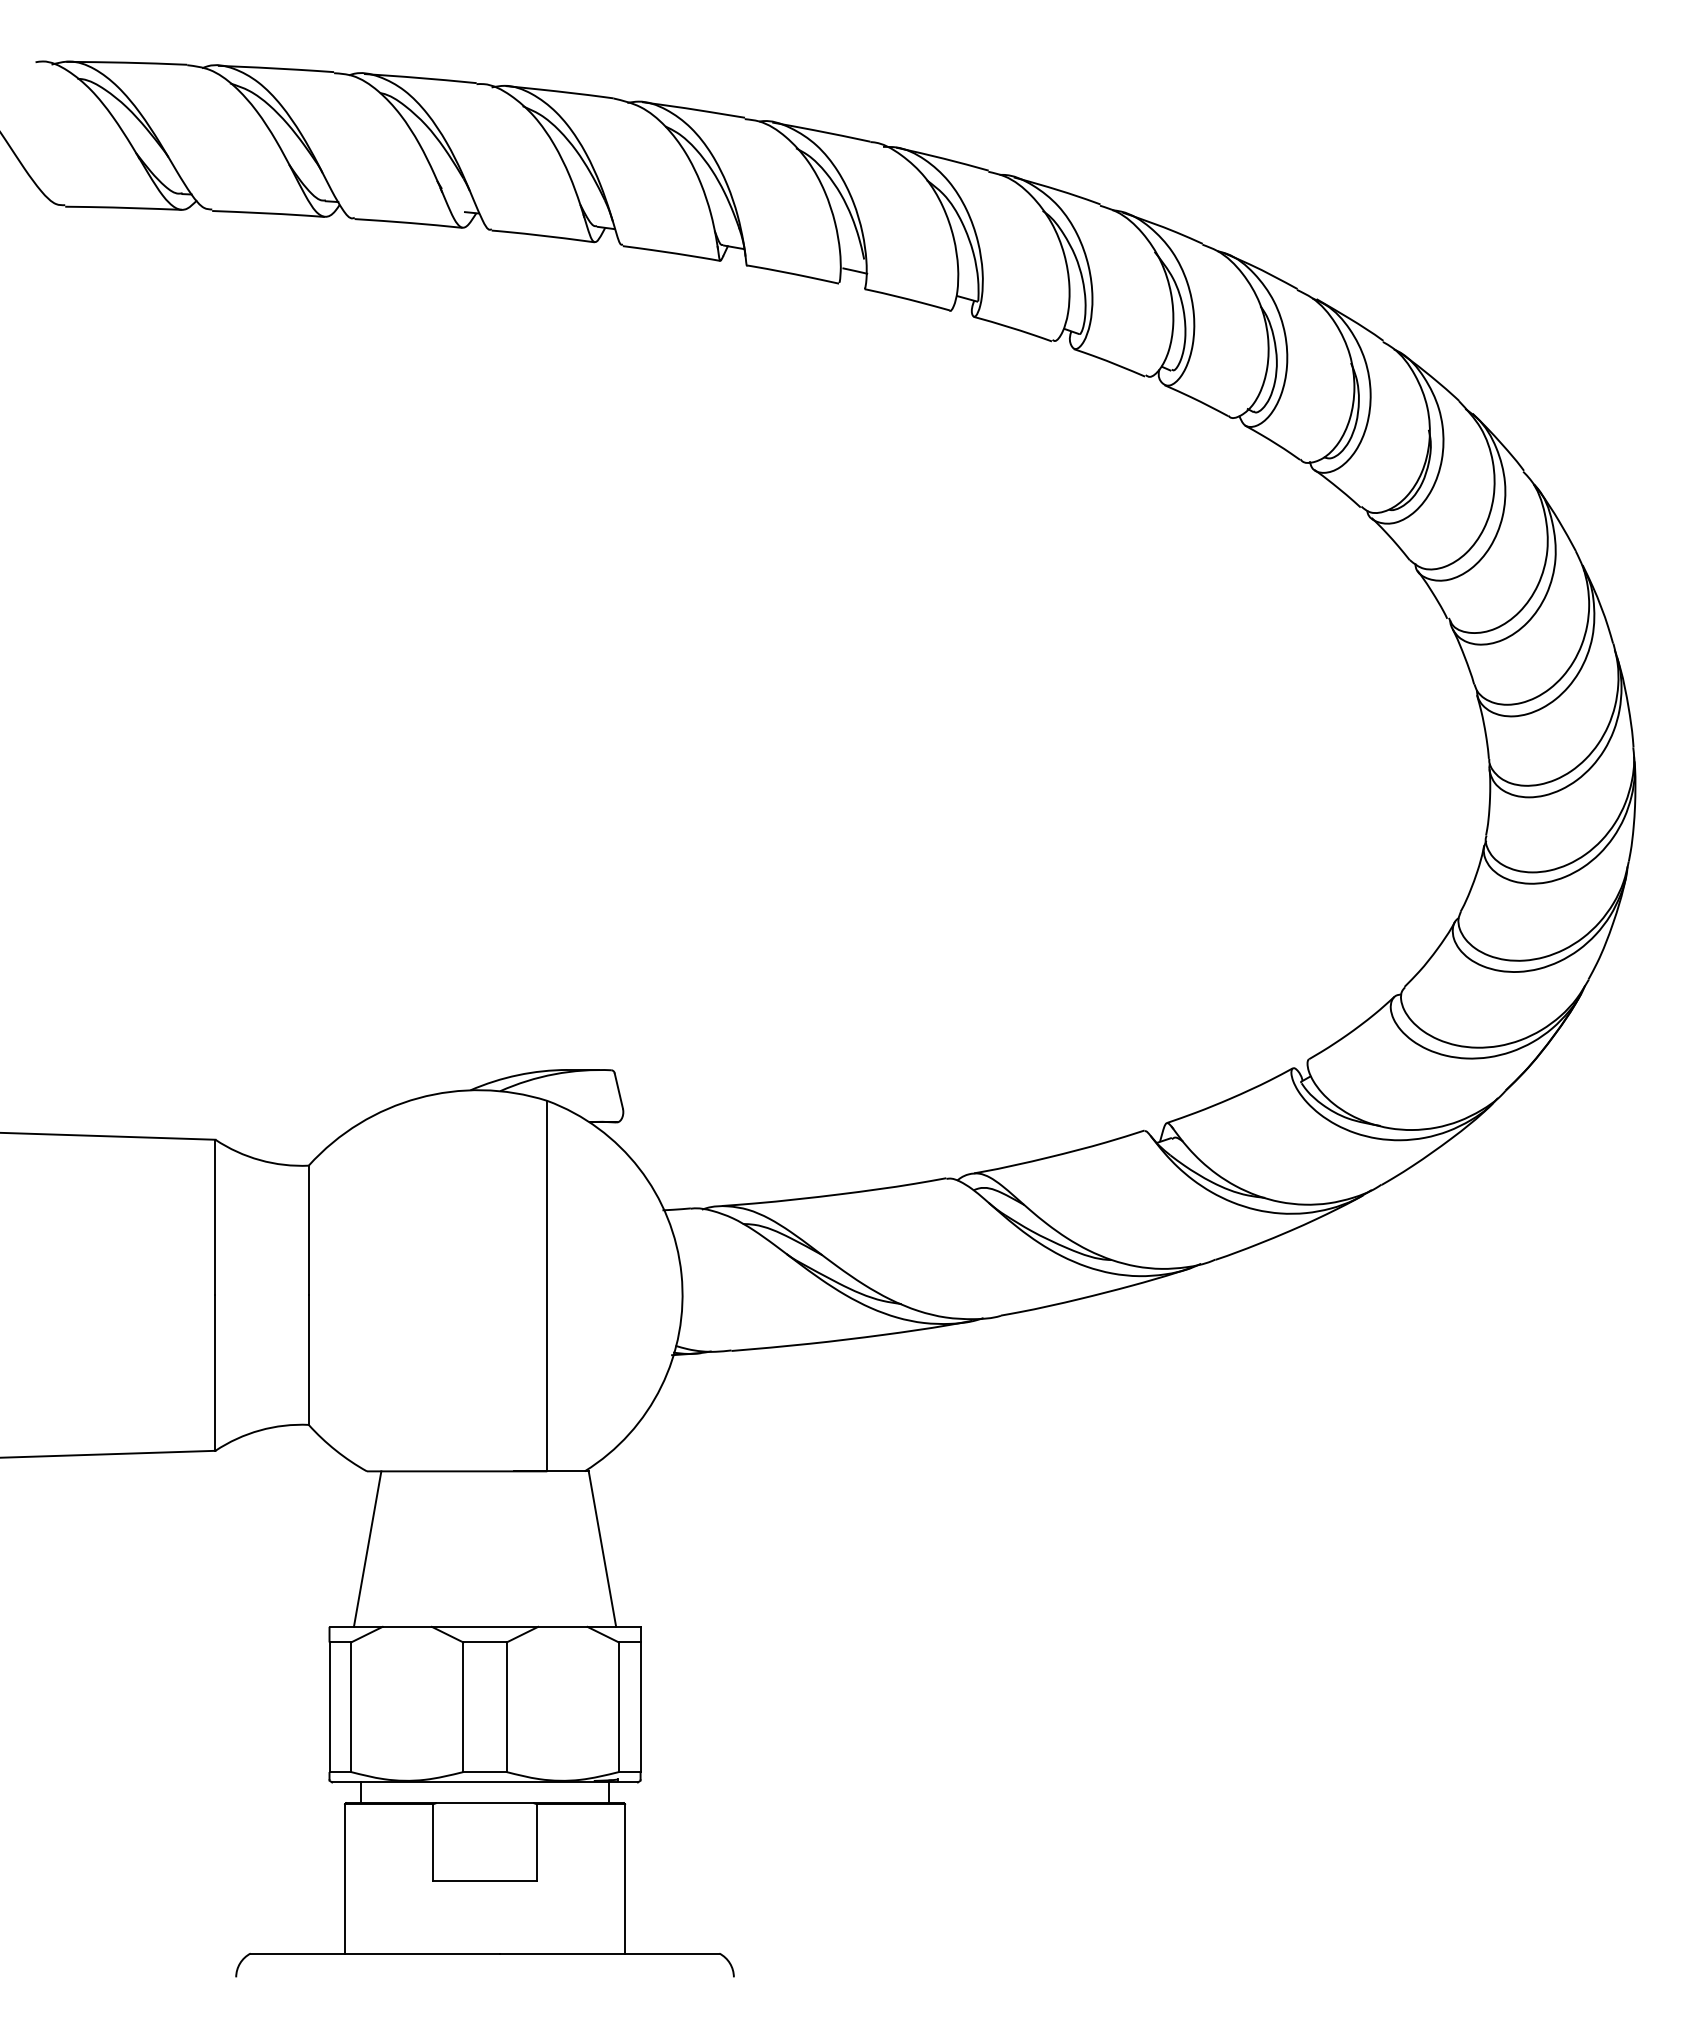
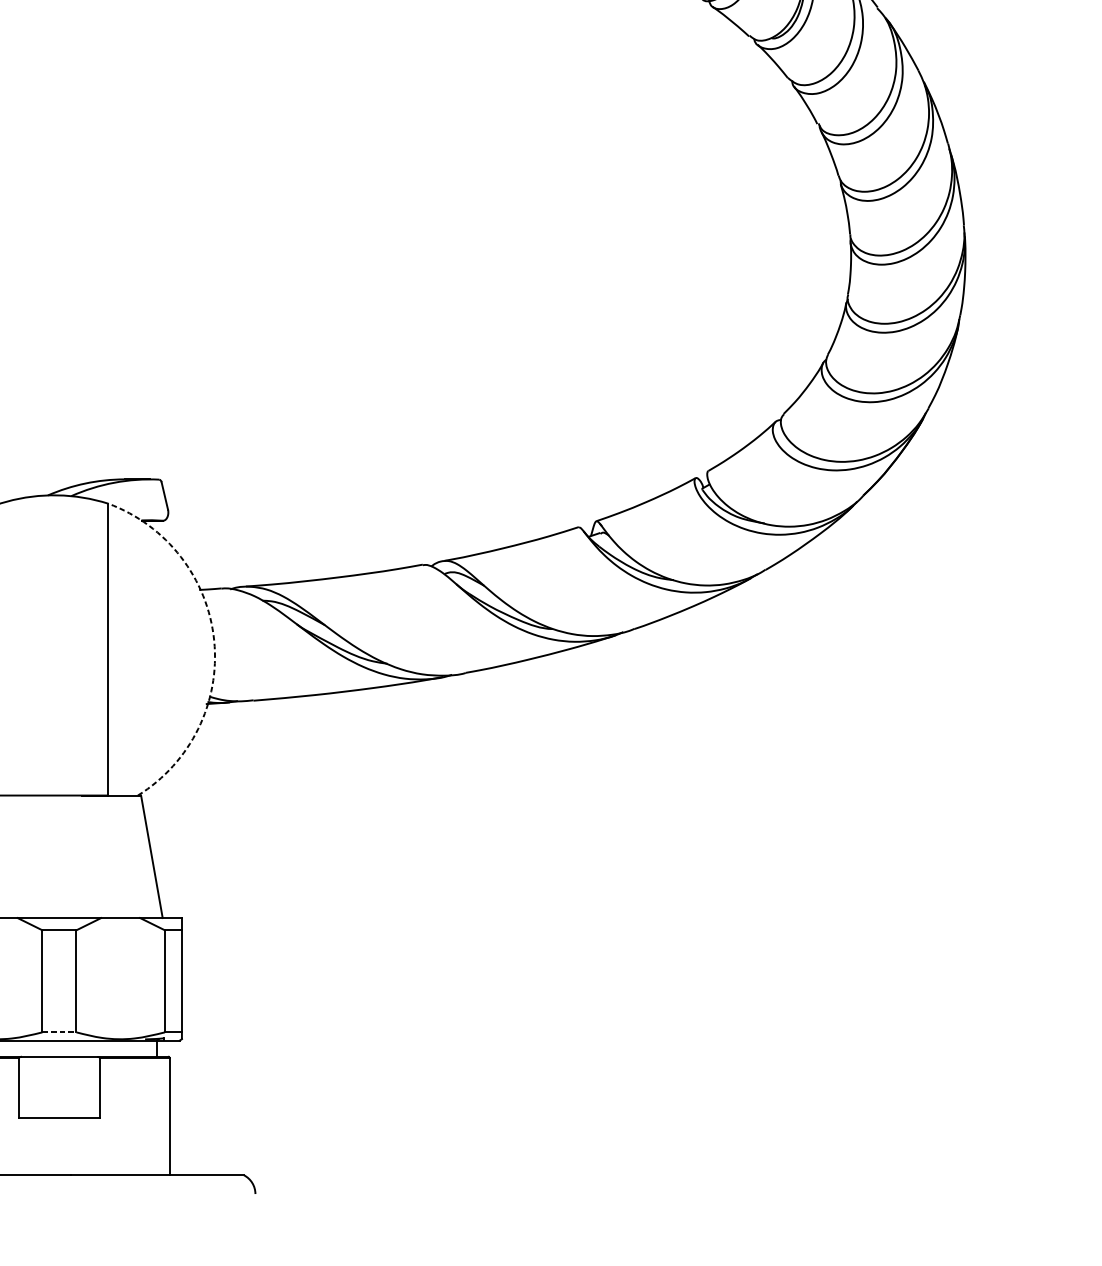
arc: (681, 1274) -> (214, 640), solid -> dashed
line: (485, 1772) -> (59, 1032), solid -> dashed

